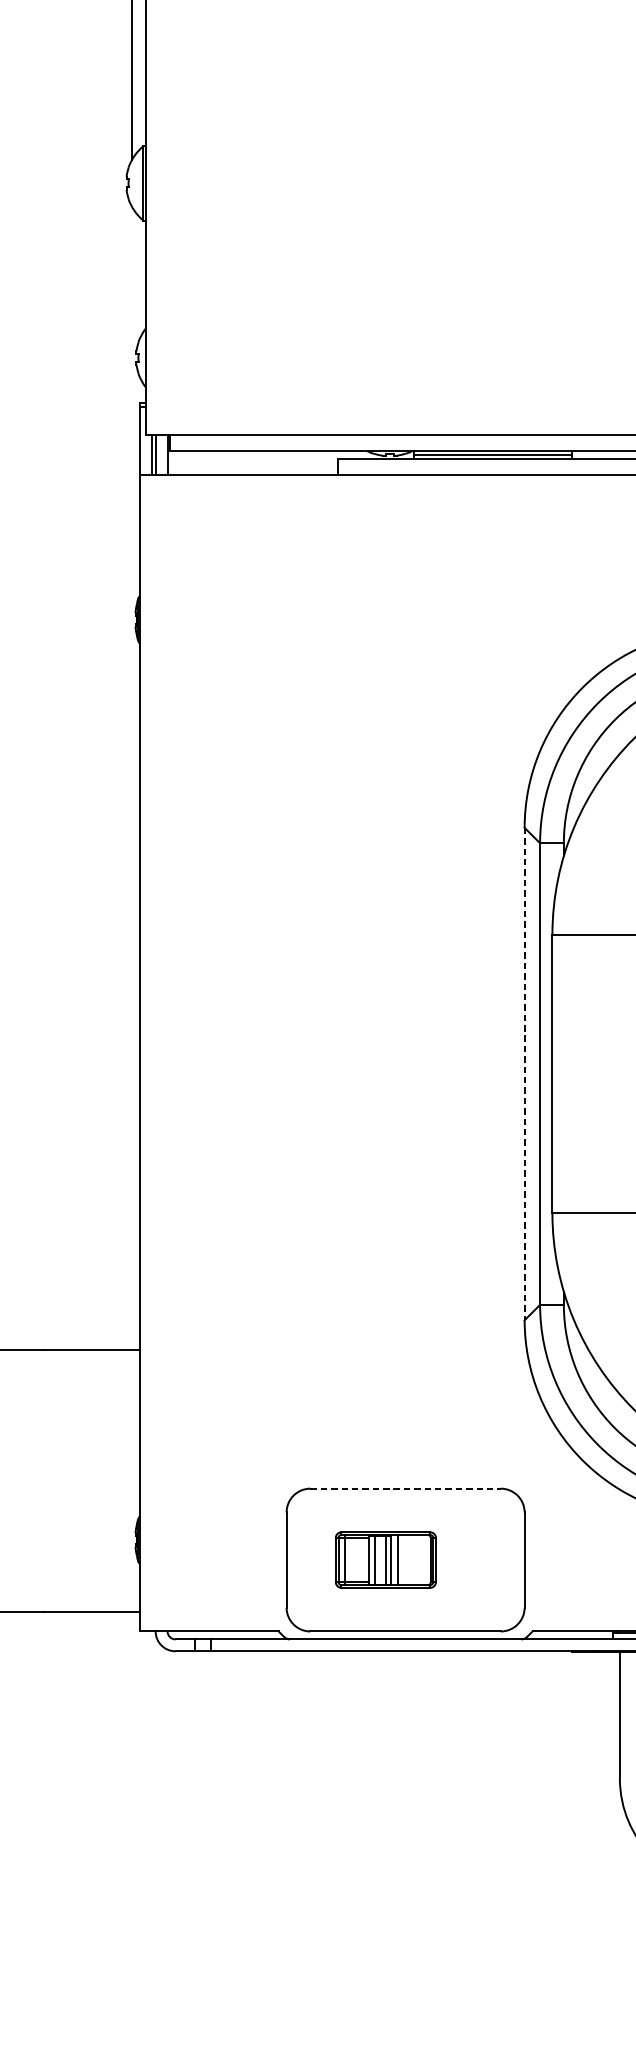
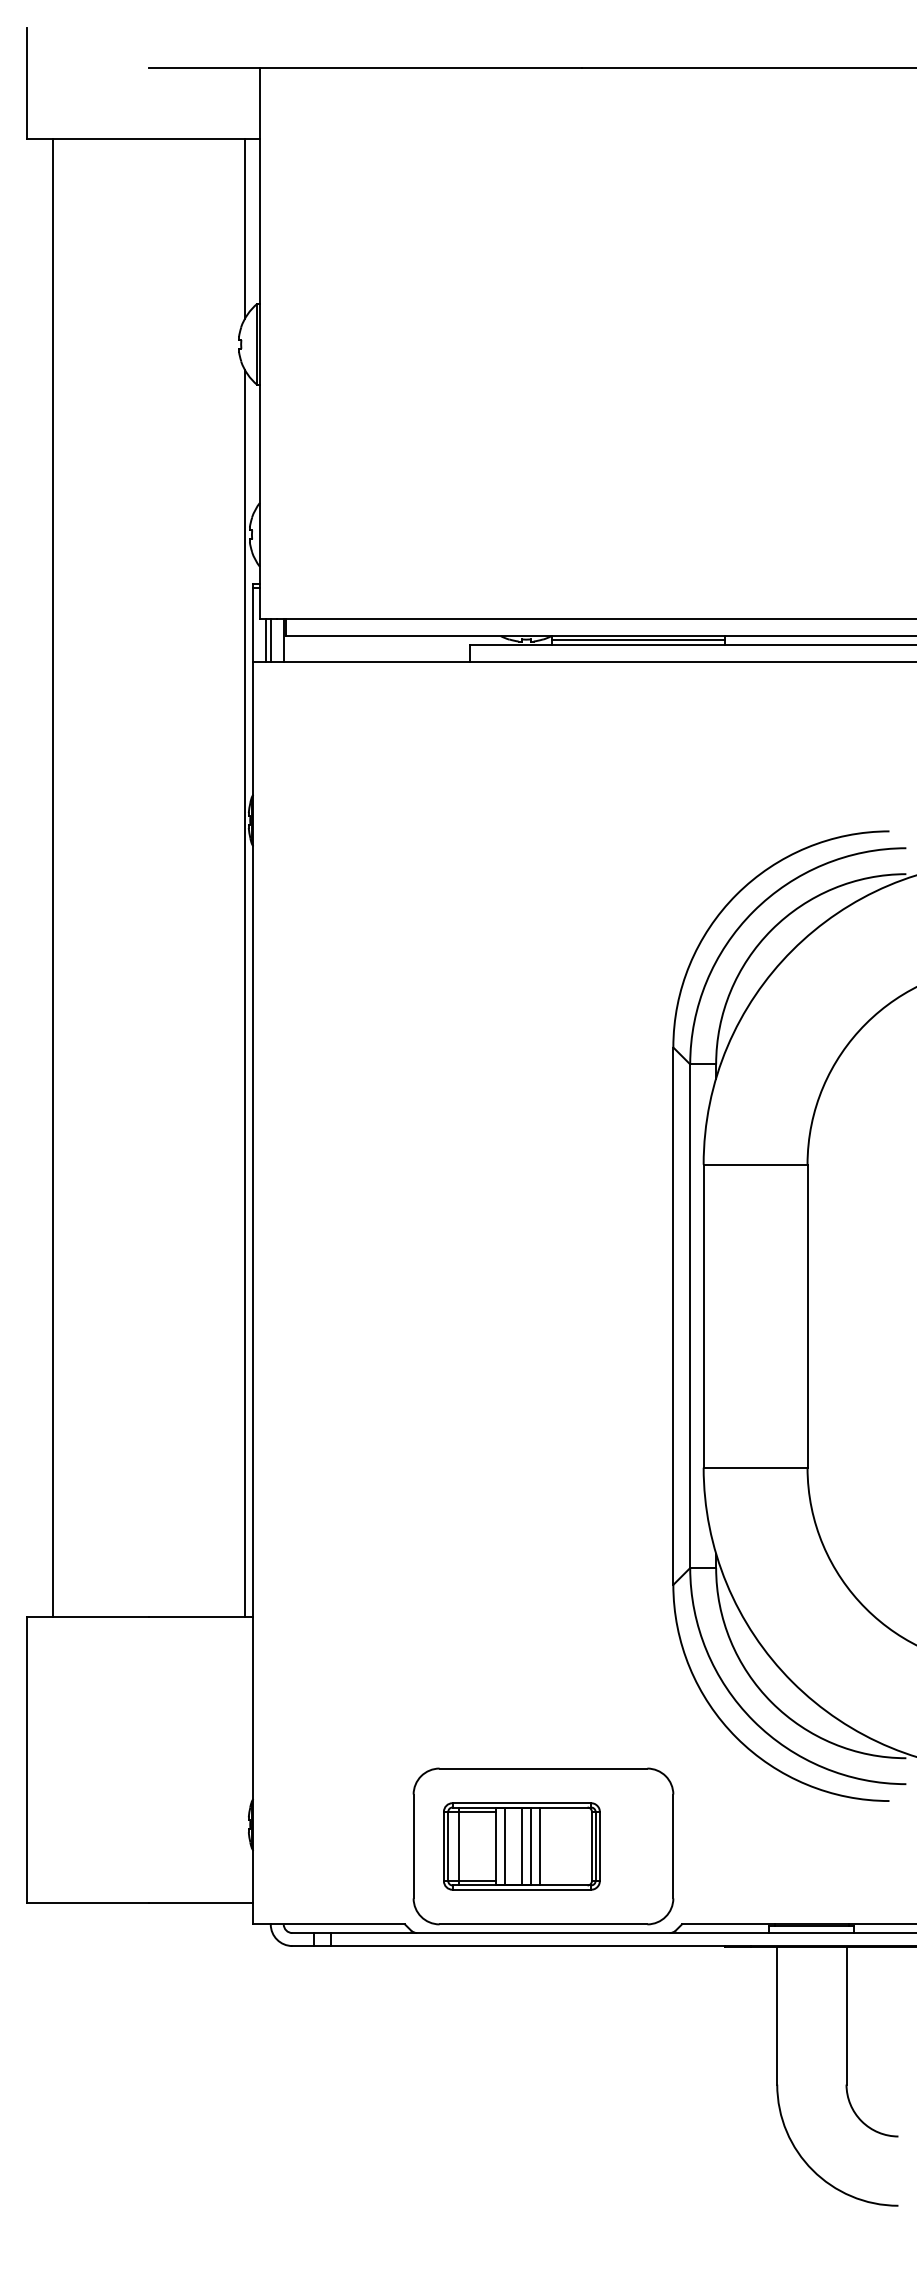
line: (131, 778) -> (244, 993), added
line: (524, 1074) -> (673, 1316), dashed -> solid
line: (405, 1488) -> (543, 1768), dashed -> solid
part: (385, 1560) -> (521, 1846), size x1.43

